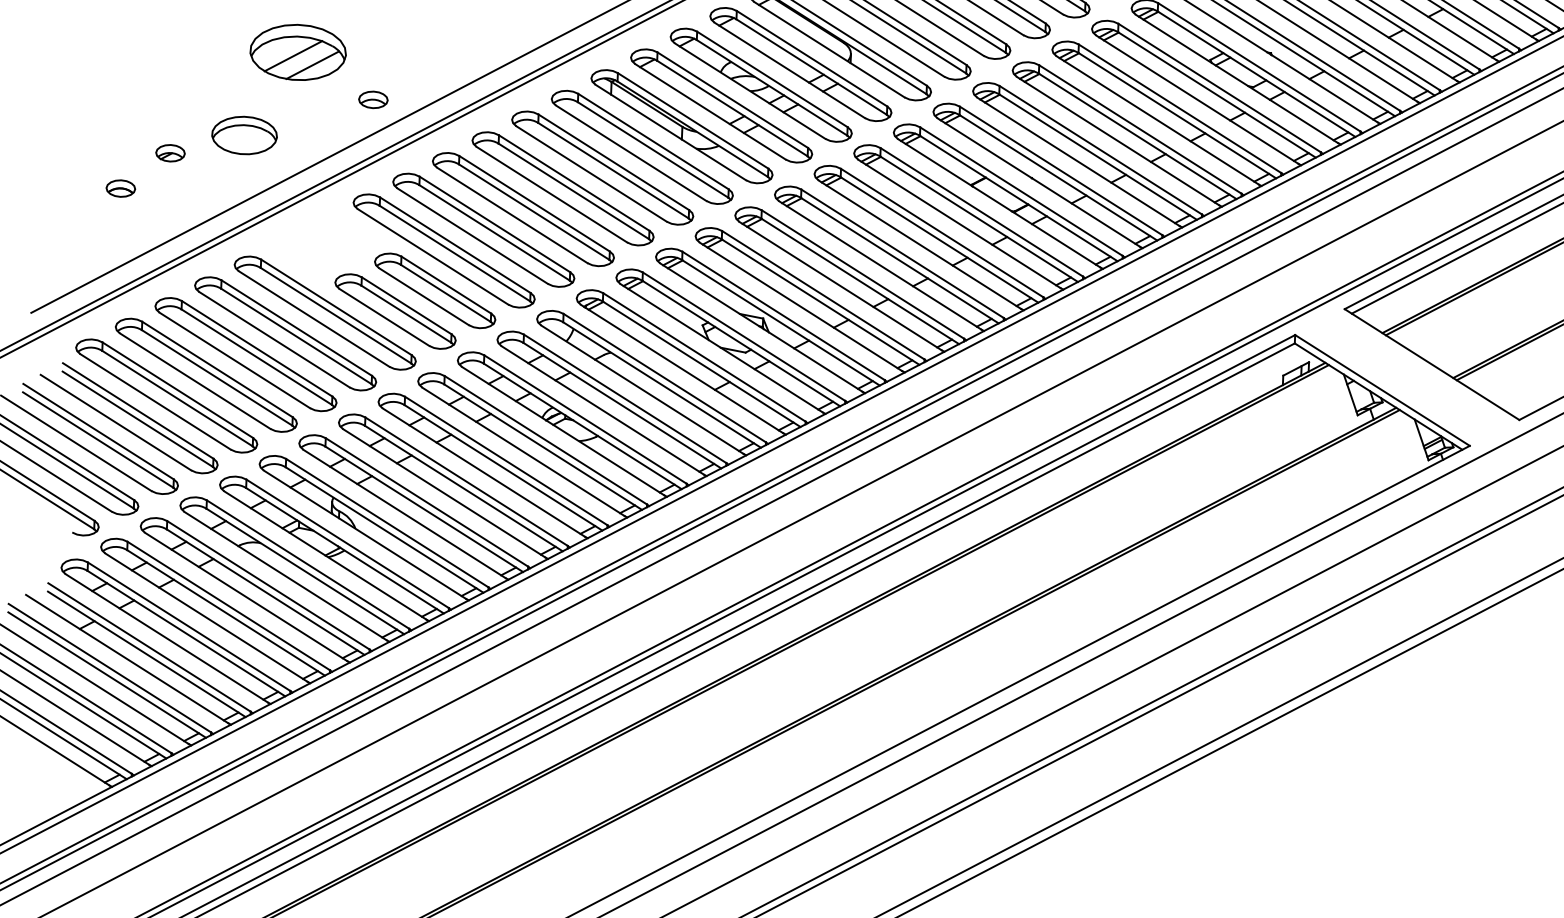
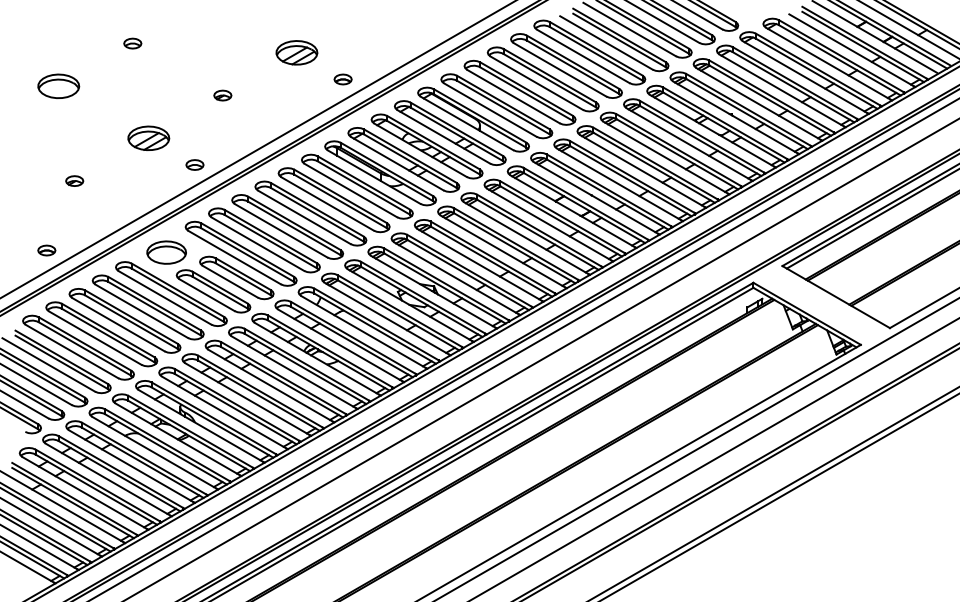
part: (297, 50) -> (148, 137), size x0.71
part: (244, 135) -> (166, 252), moved
part: (170, 152) -> (74, 180), moved
part: (120, 188) -> (46, 250), moved

